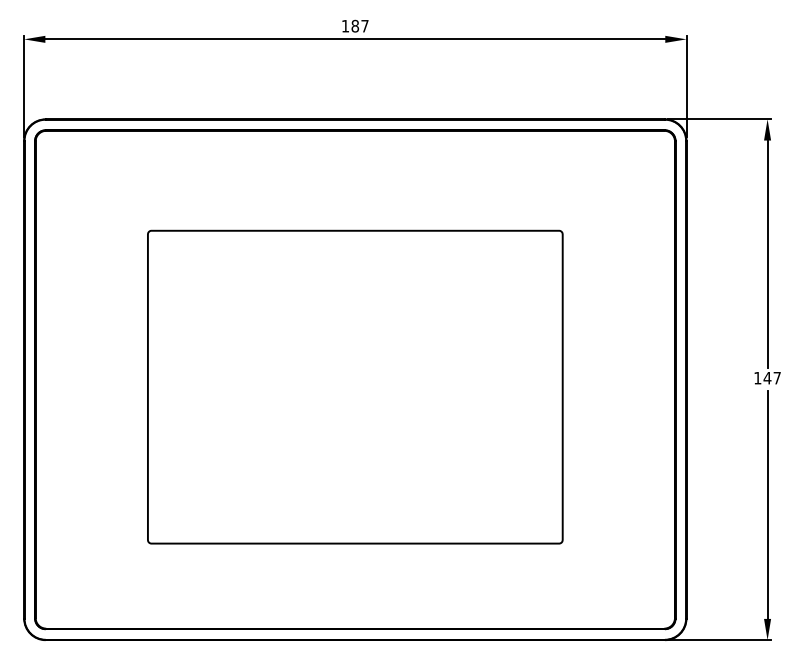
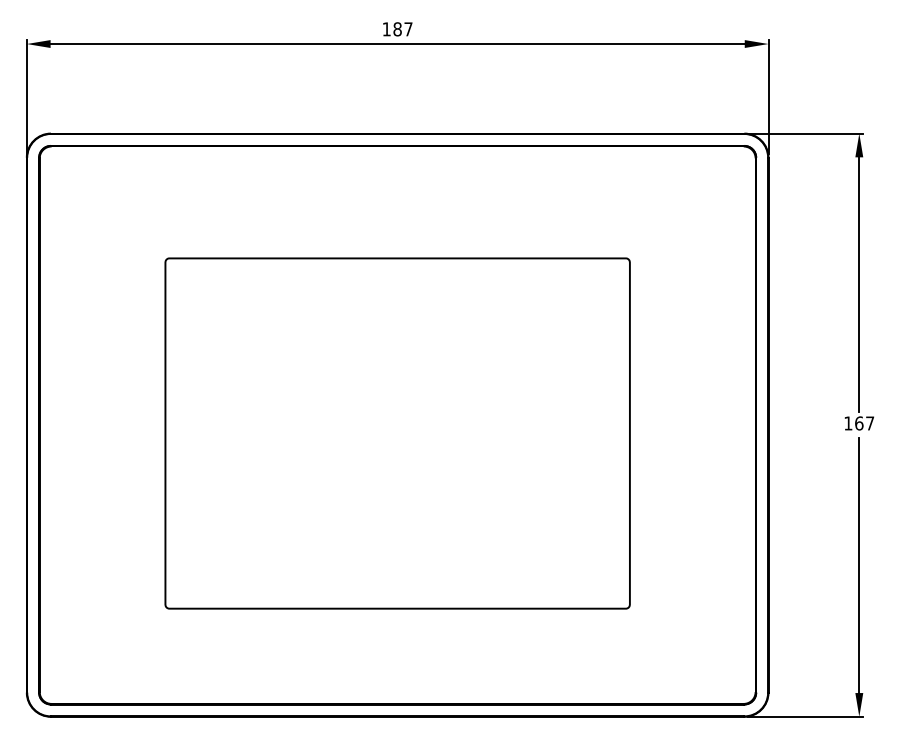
text: (767, 377) -> (859, 422), 147 -> 167

